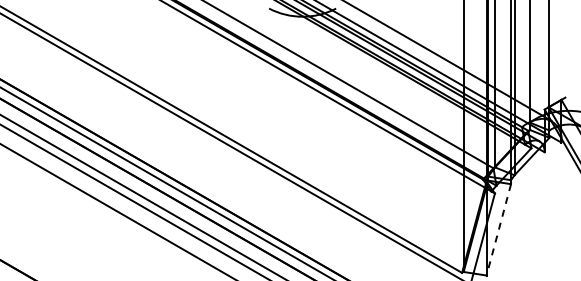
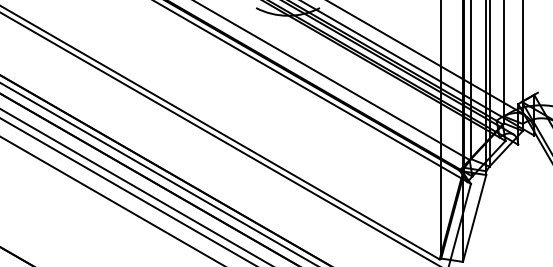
line: (498, 230) -> (474, 219), dashed -> solid

